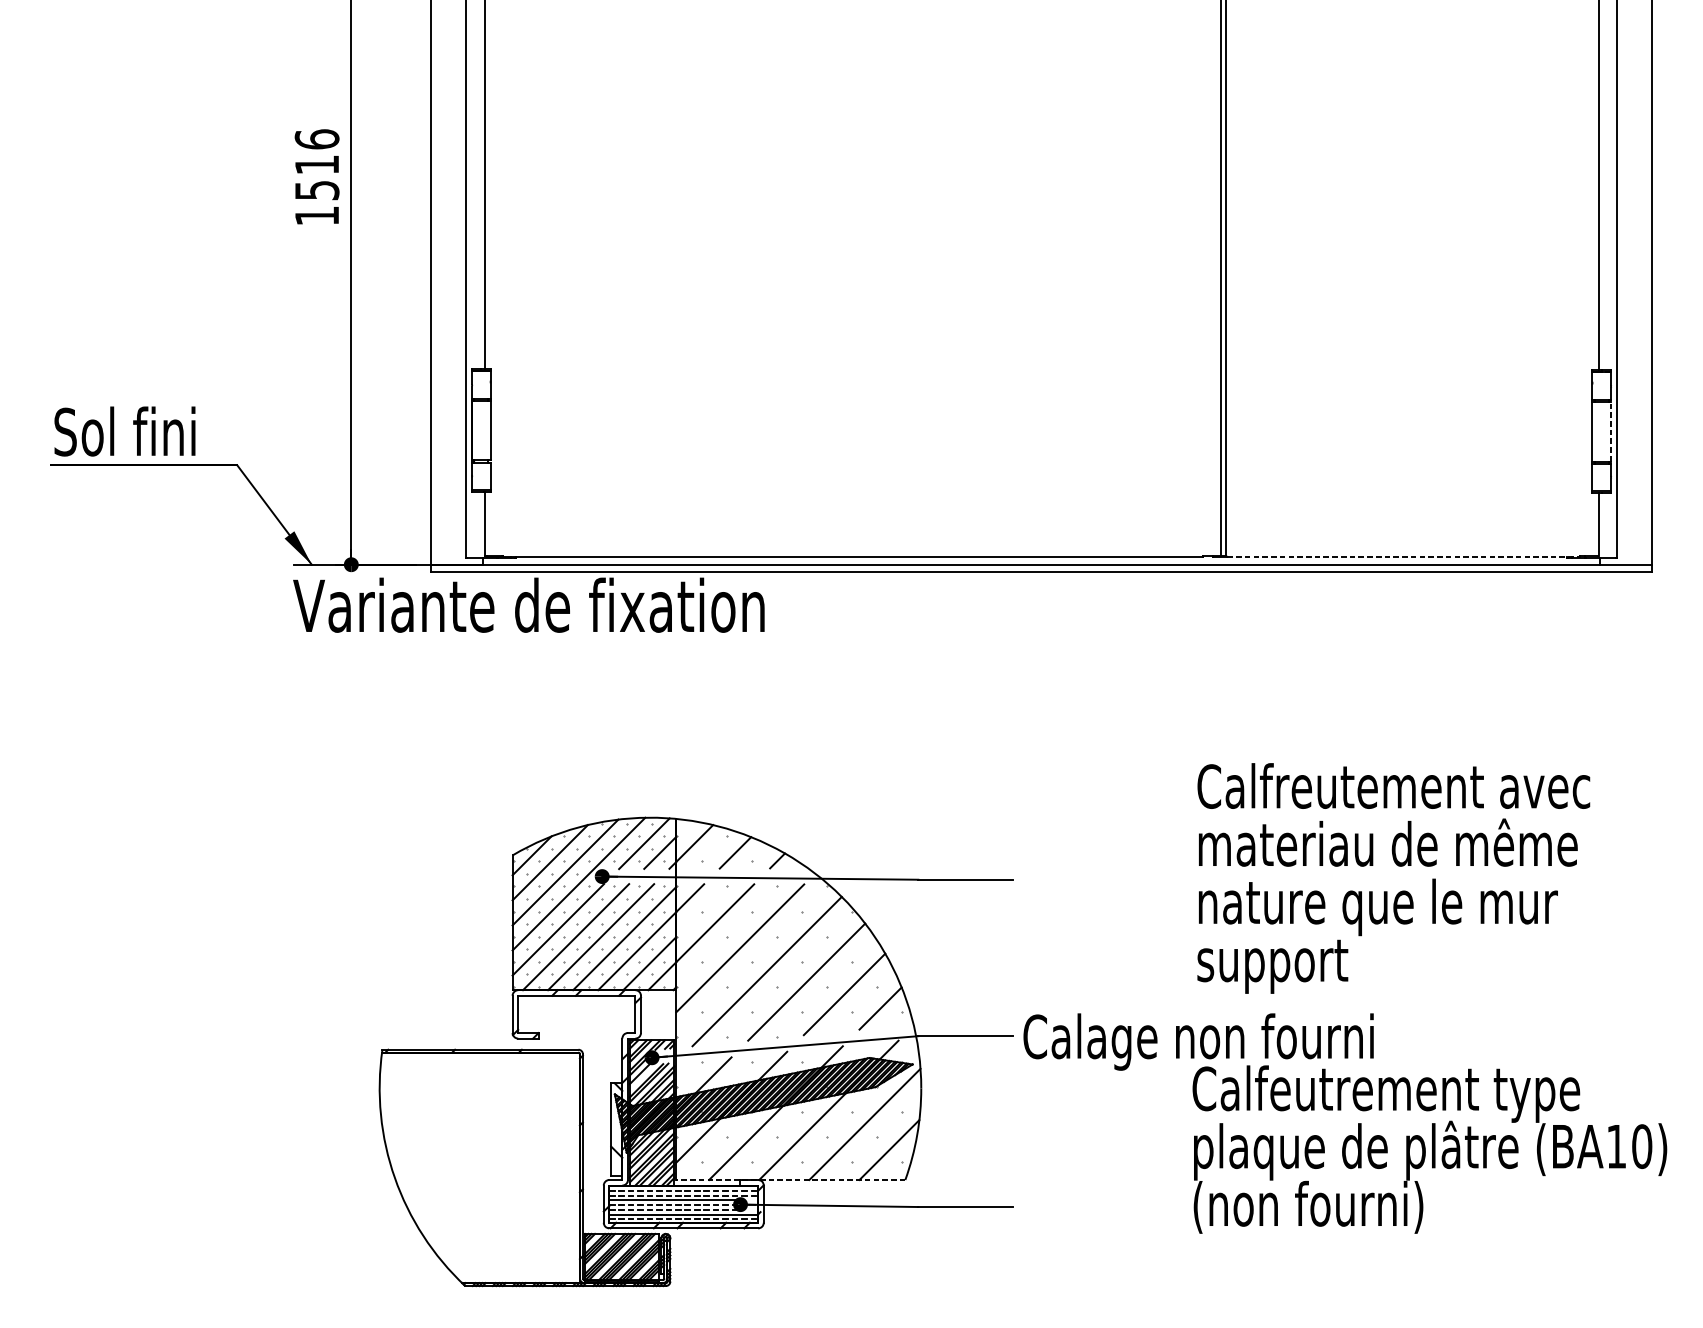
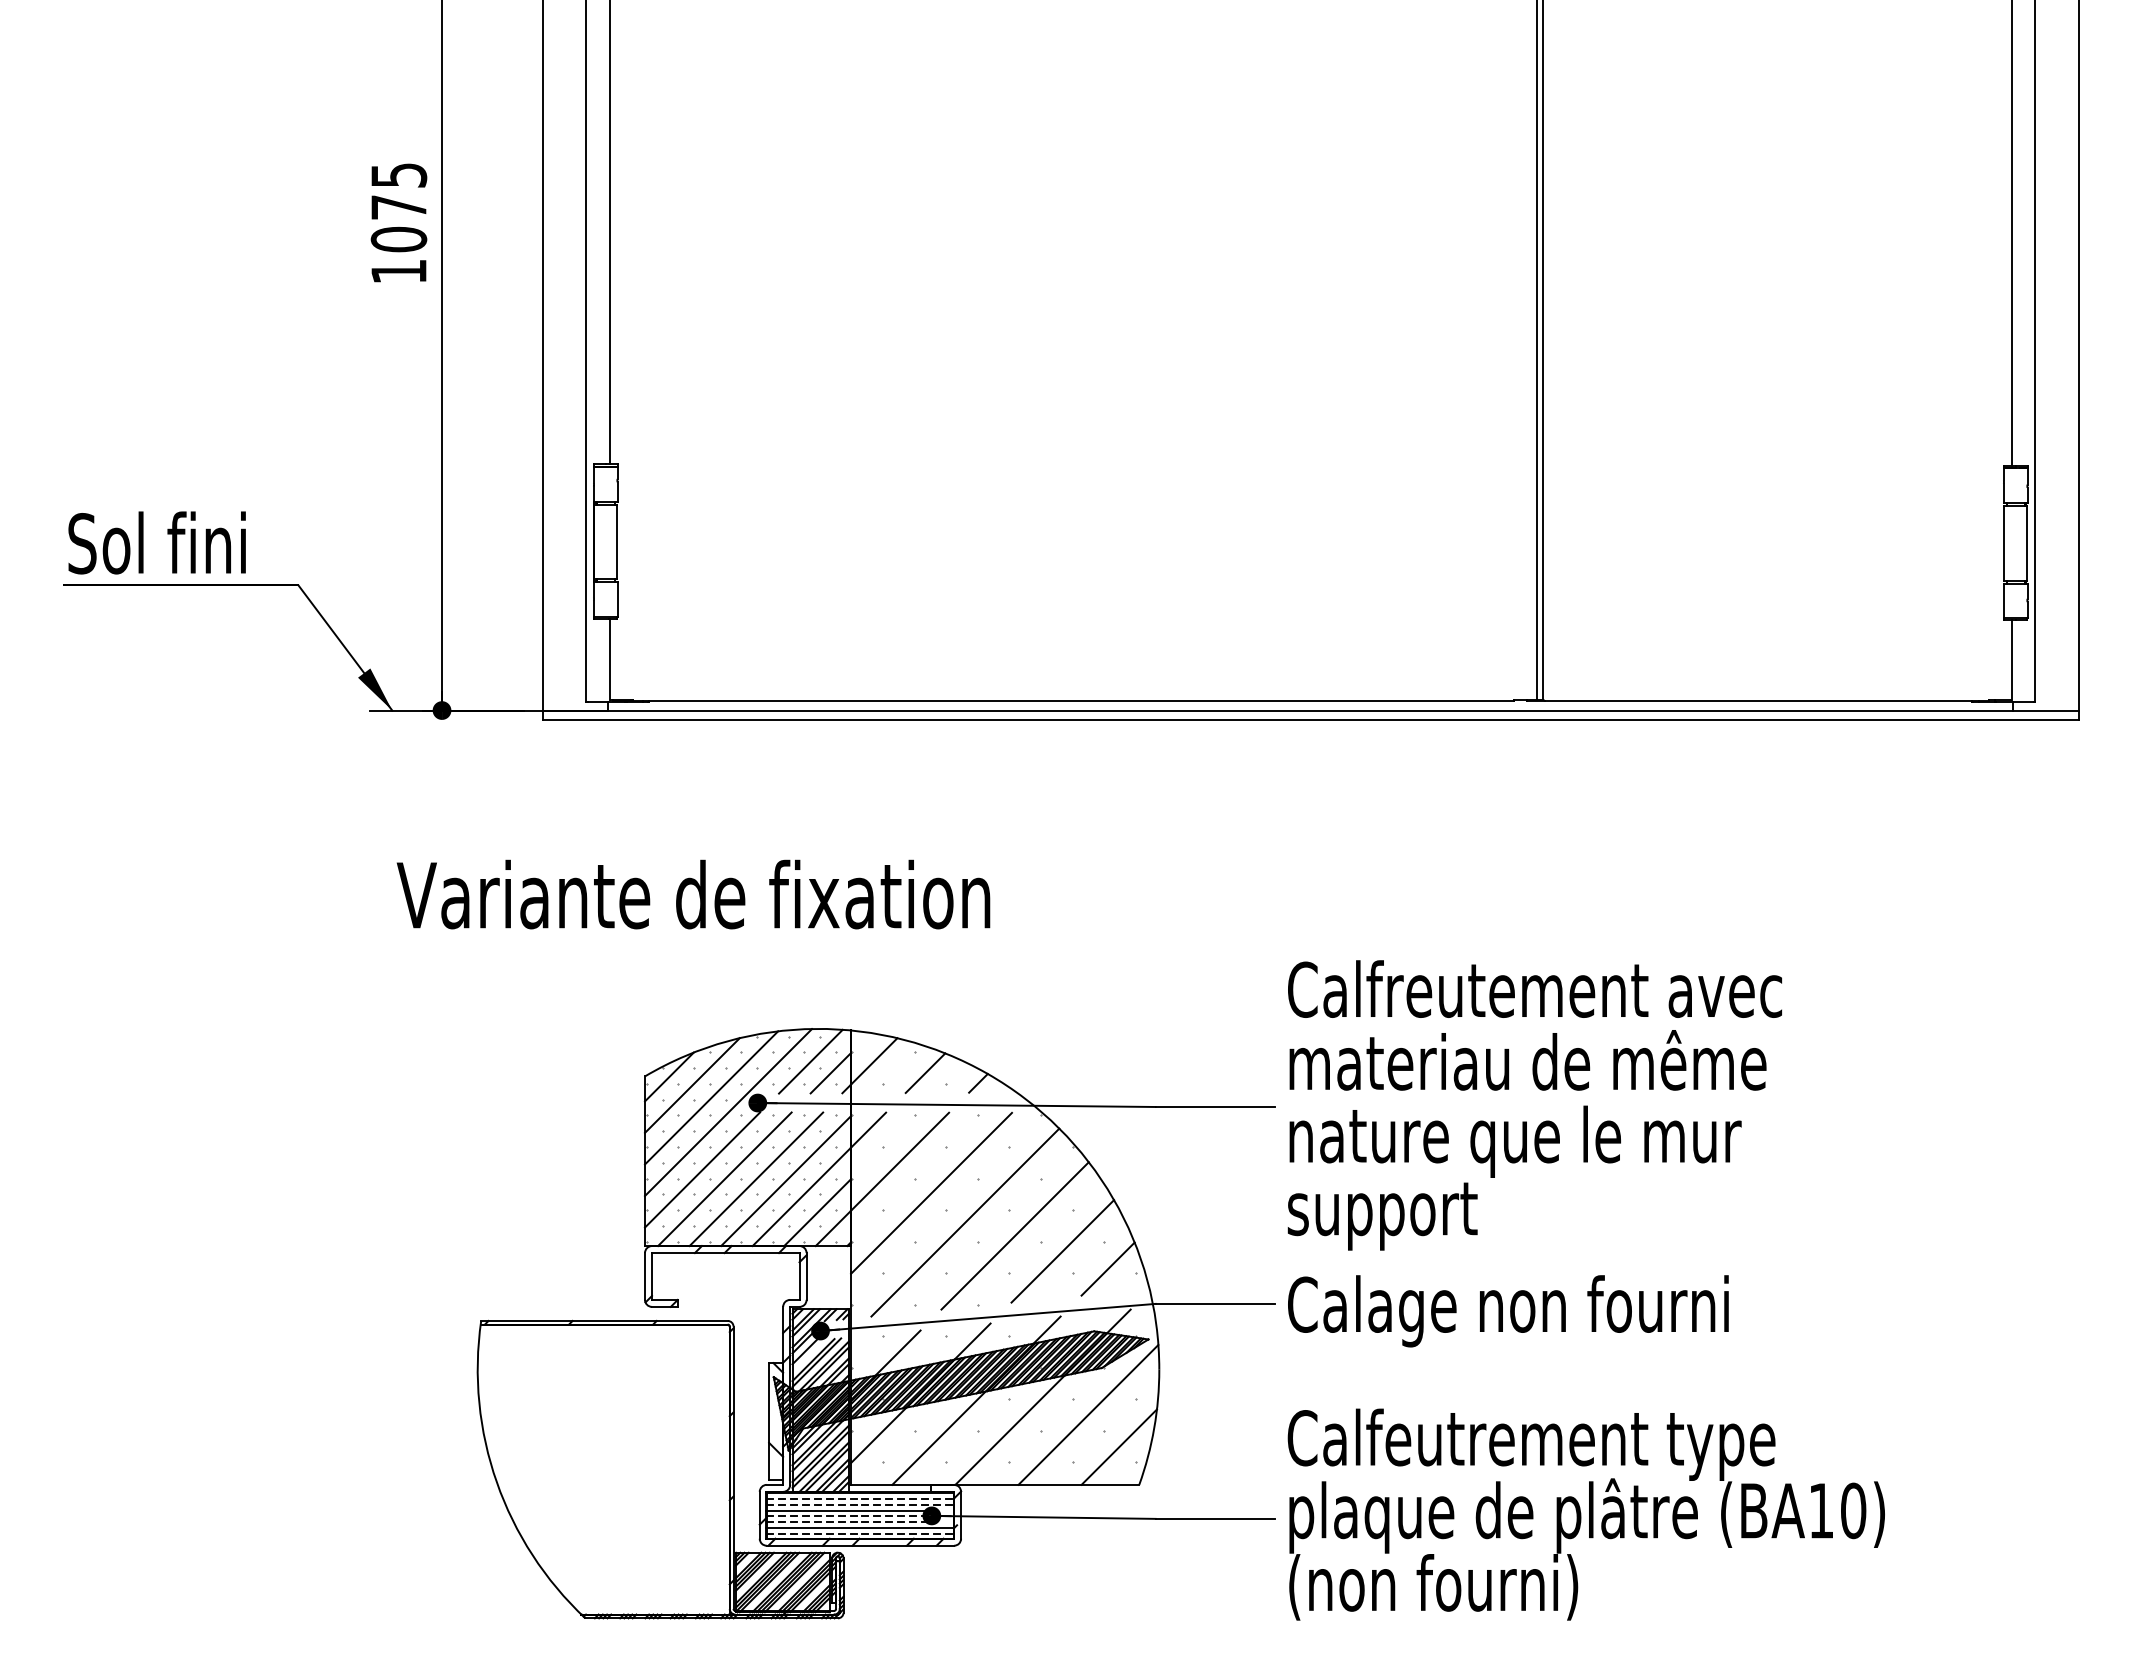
text: (316, 164) -> (398, 207), 1516 -> 1075
line: (1611, 431) -> (2027, 542), dashed -> solid
line: (1404, 557) -> (1767, 701), dashed -> solid
text: (528, 605) -> (693, 894), moved
text: (1393, 878) -> (1534, 1105), moved
text: (1429, 1149) -> (1585, 1514), moved
line: (790, 1179) -> (994, 1484), dashed -> solid

